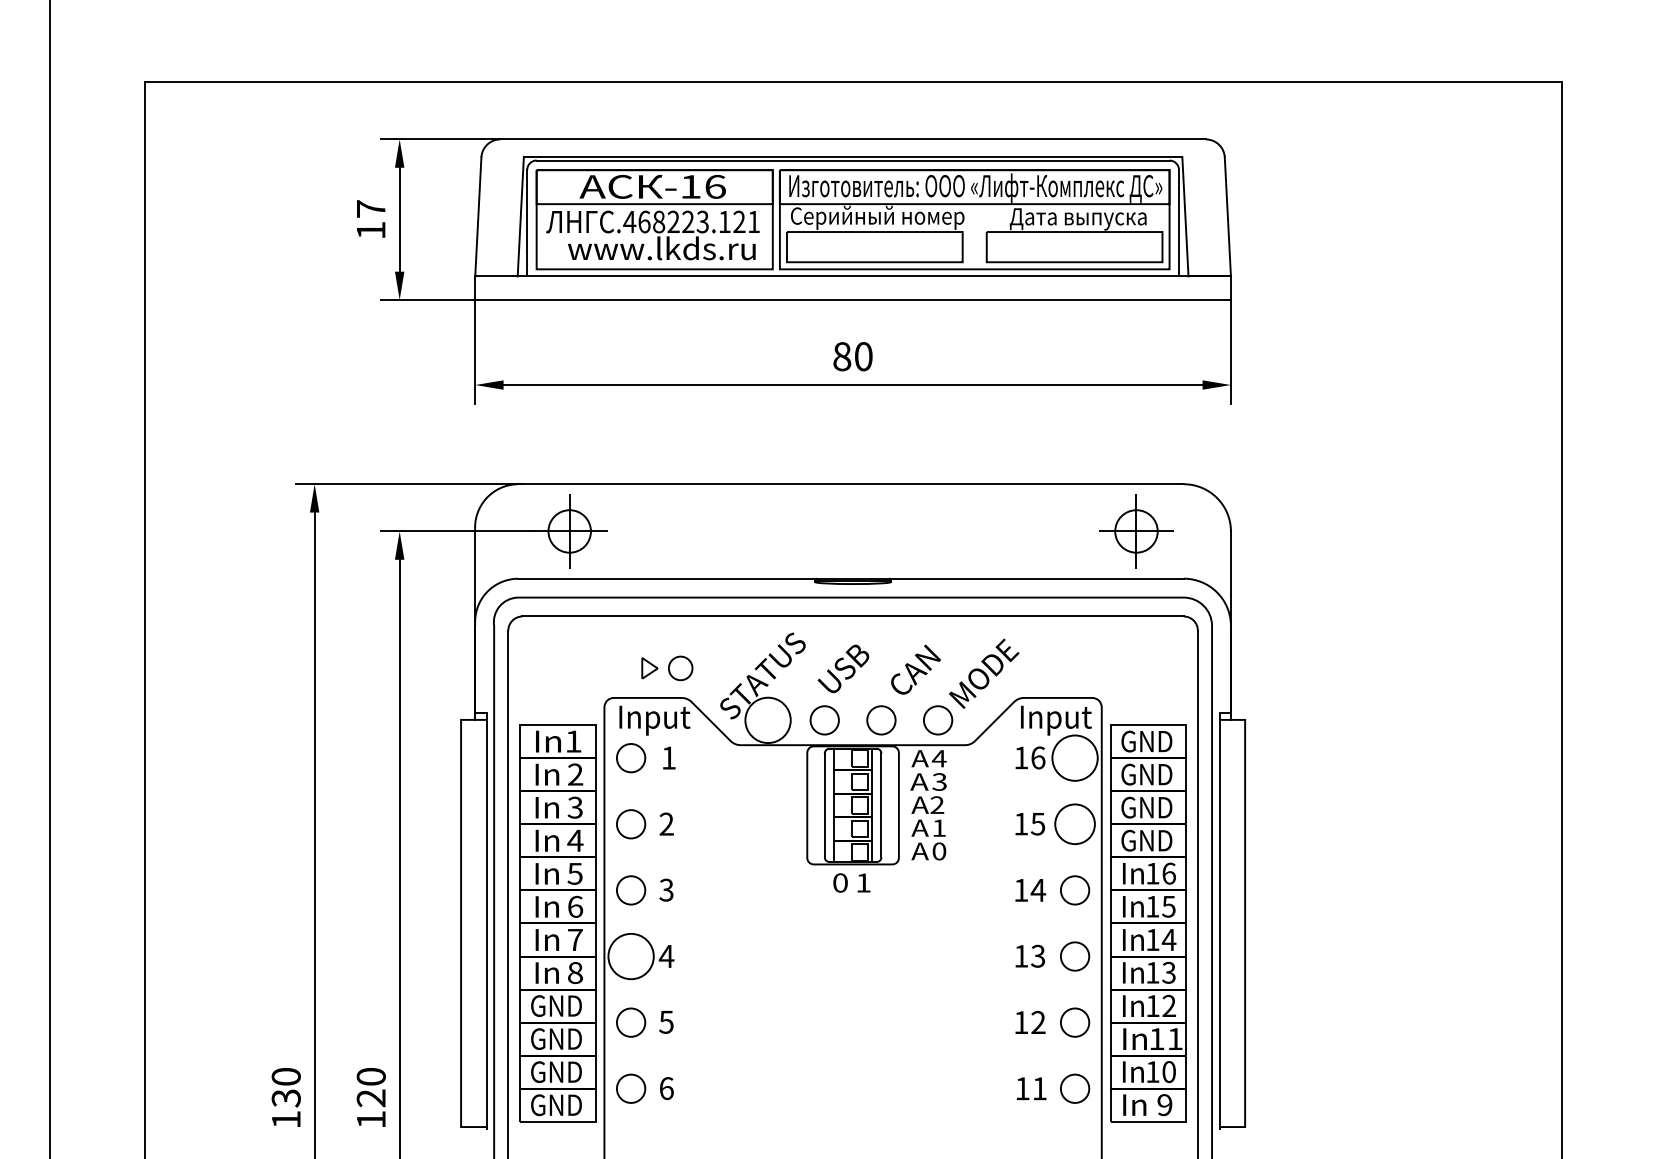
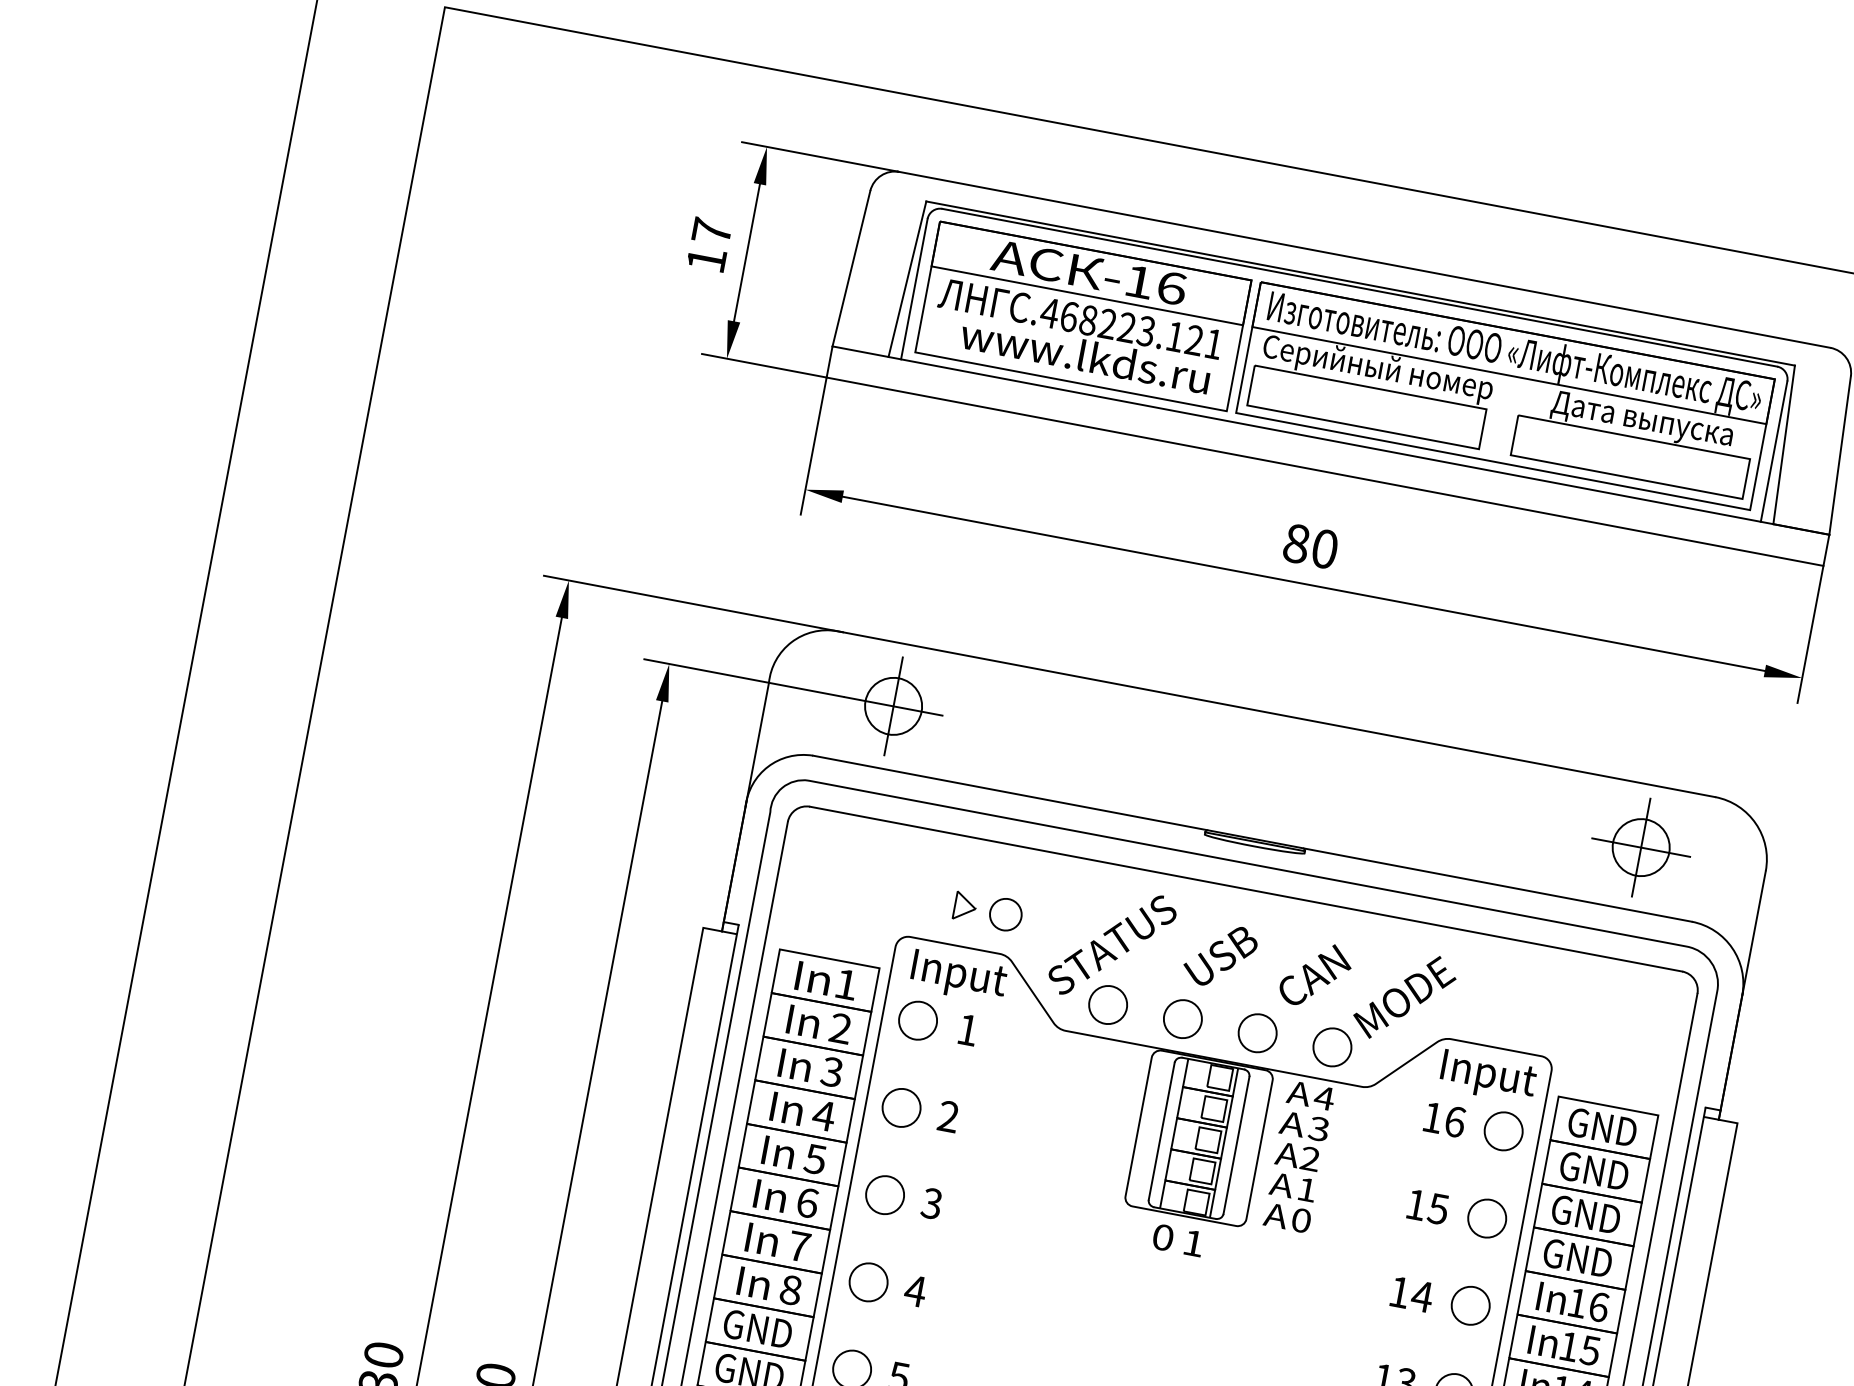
circle: (767, 720) -> (1107, 1005), size x0.62
circle: (1074, 758) -> (1502, 1131), size x0.62
circle: (1074, 824) -> (1486, 1218), size x0.71
circle: (630, 956) -> (867, 1282), size x0.62

